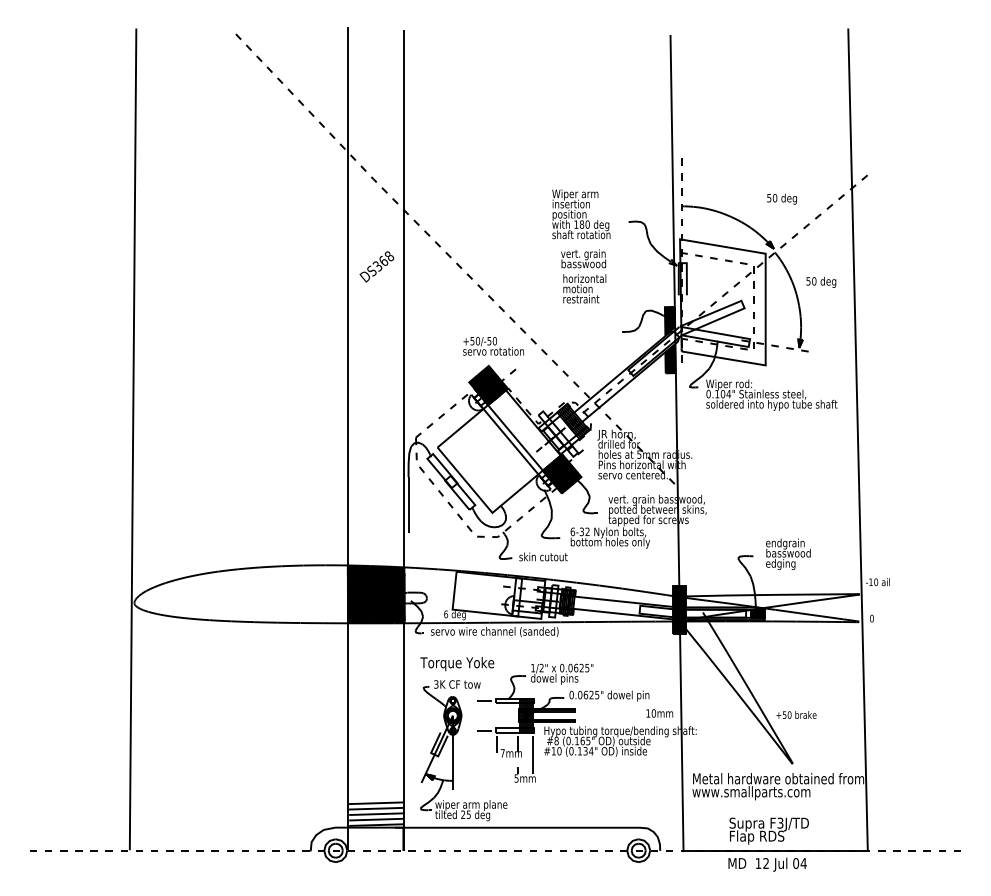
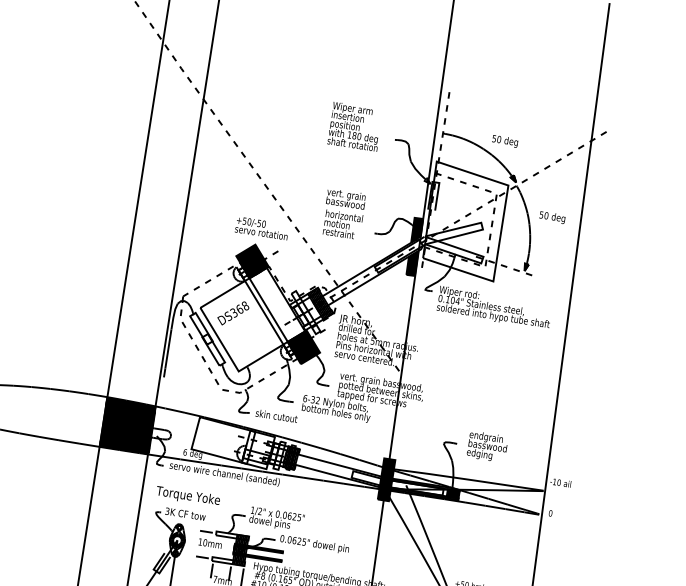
text: (781, 198) -> (504, 140), moved
text: (376, 266) -> (232, 312), moved
text: (583, 276) -> (343, 214), moved
text: (659, 713) -> (210, 543), moved

